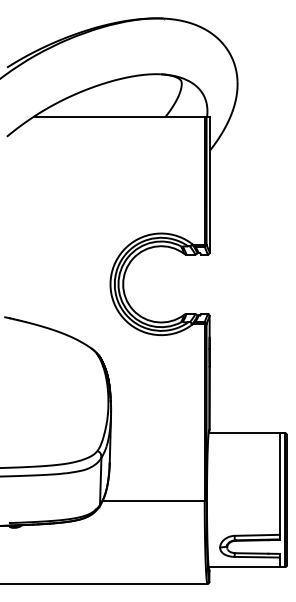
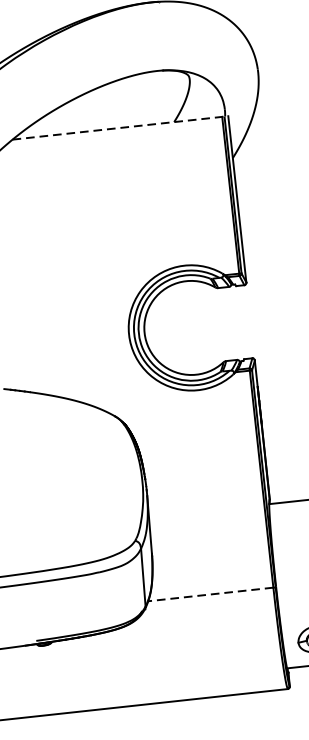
line: (121, 116) -> (120, 127), solid -> dashed
line: (153, 500) -> (210, 593), solid -> dashed

